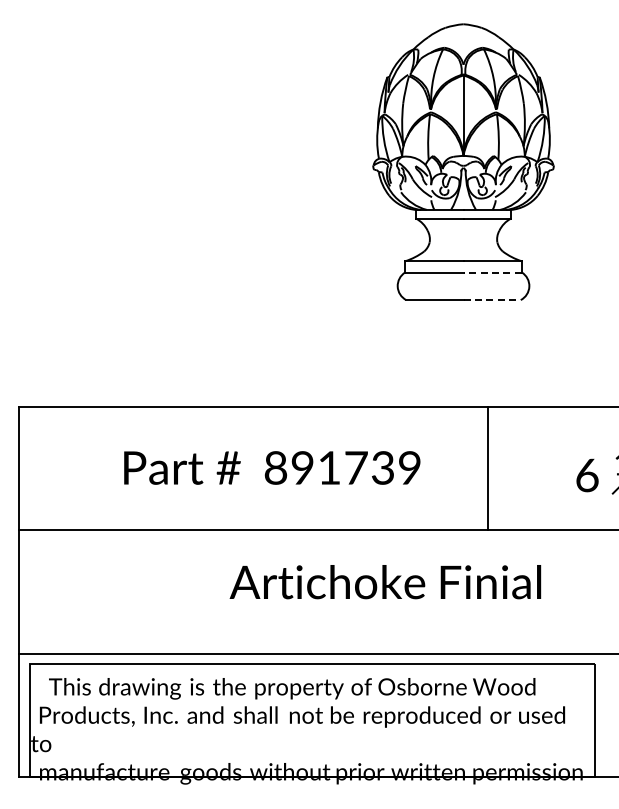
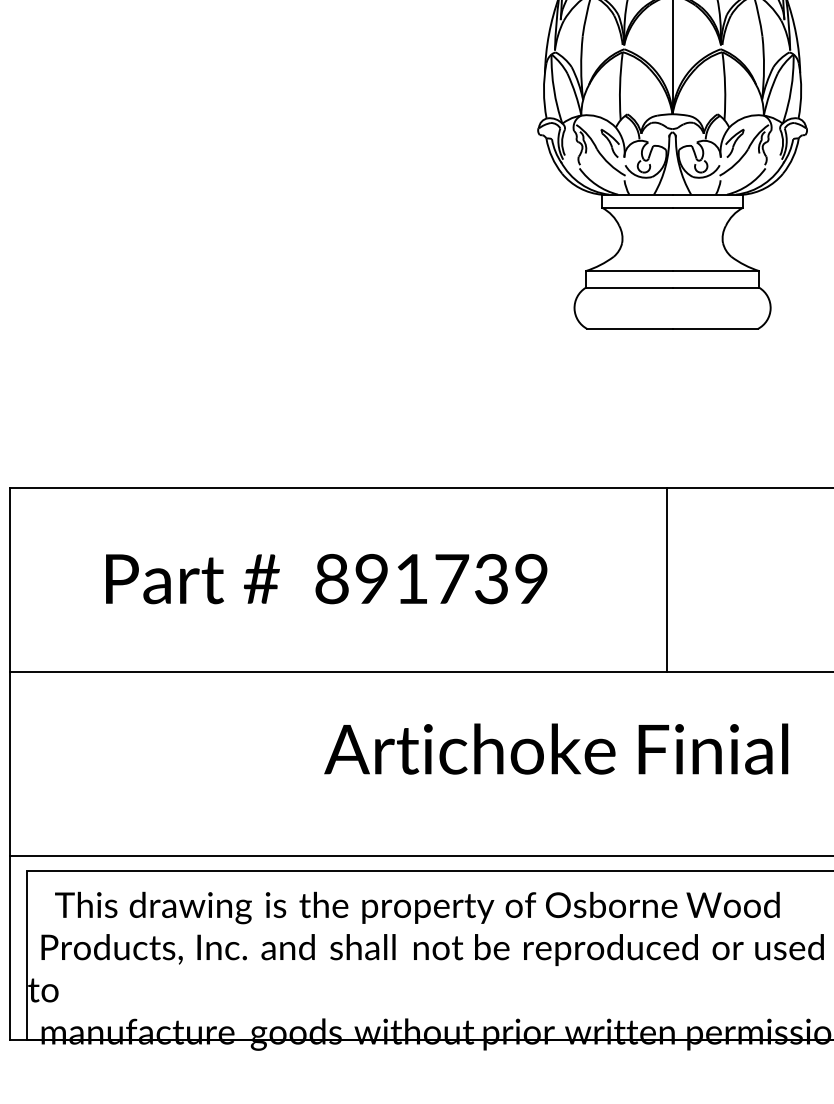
line: (492, 272) -> (715, 287), dashed -> solid
line: (492, 300) -> (715, 329), dashed -> solid
text: (272, 467) -> (326, 578), moved
line: (487, 468) -> (666, 579), moved

